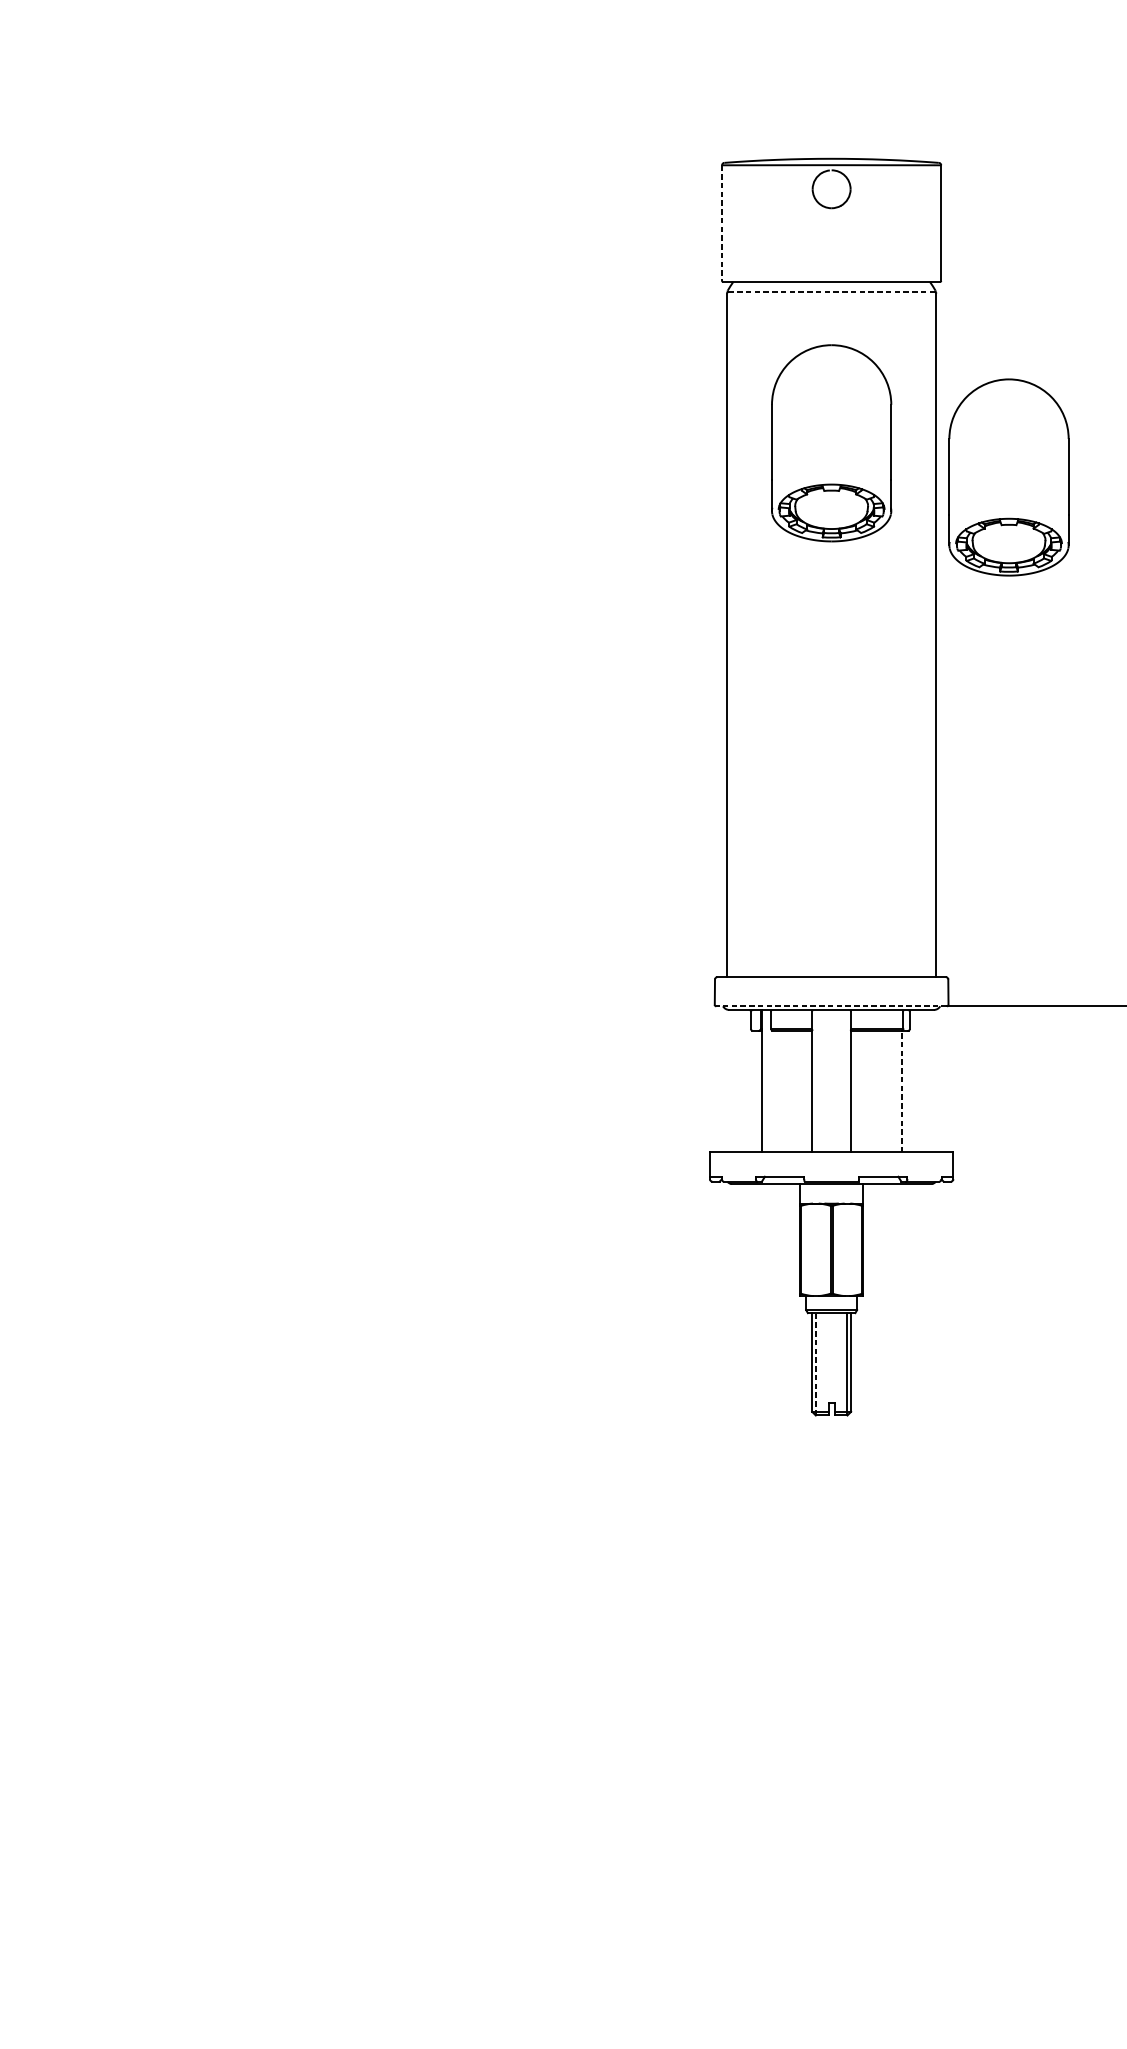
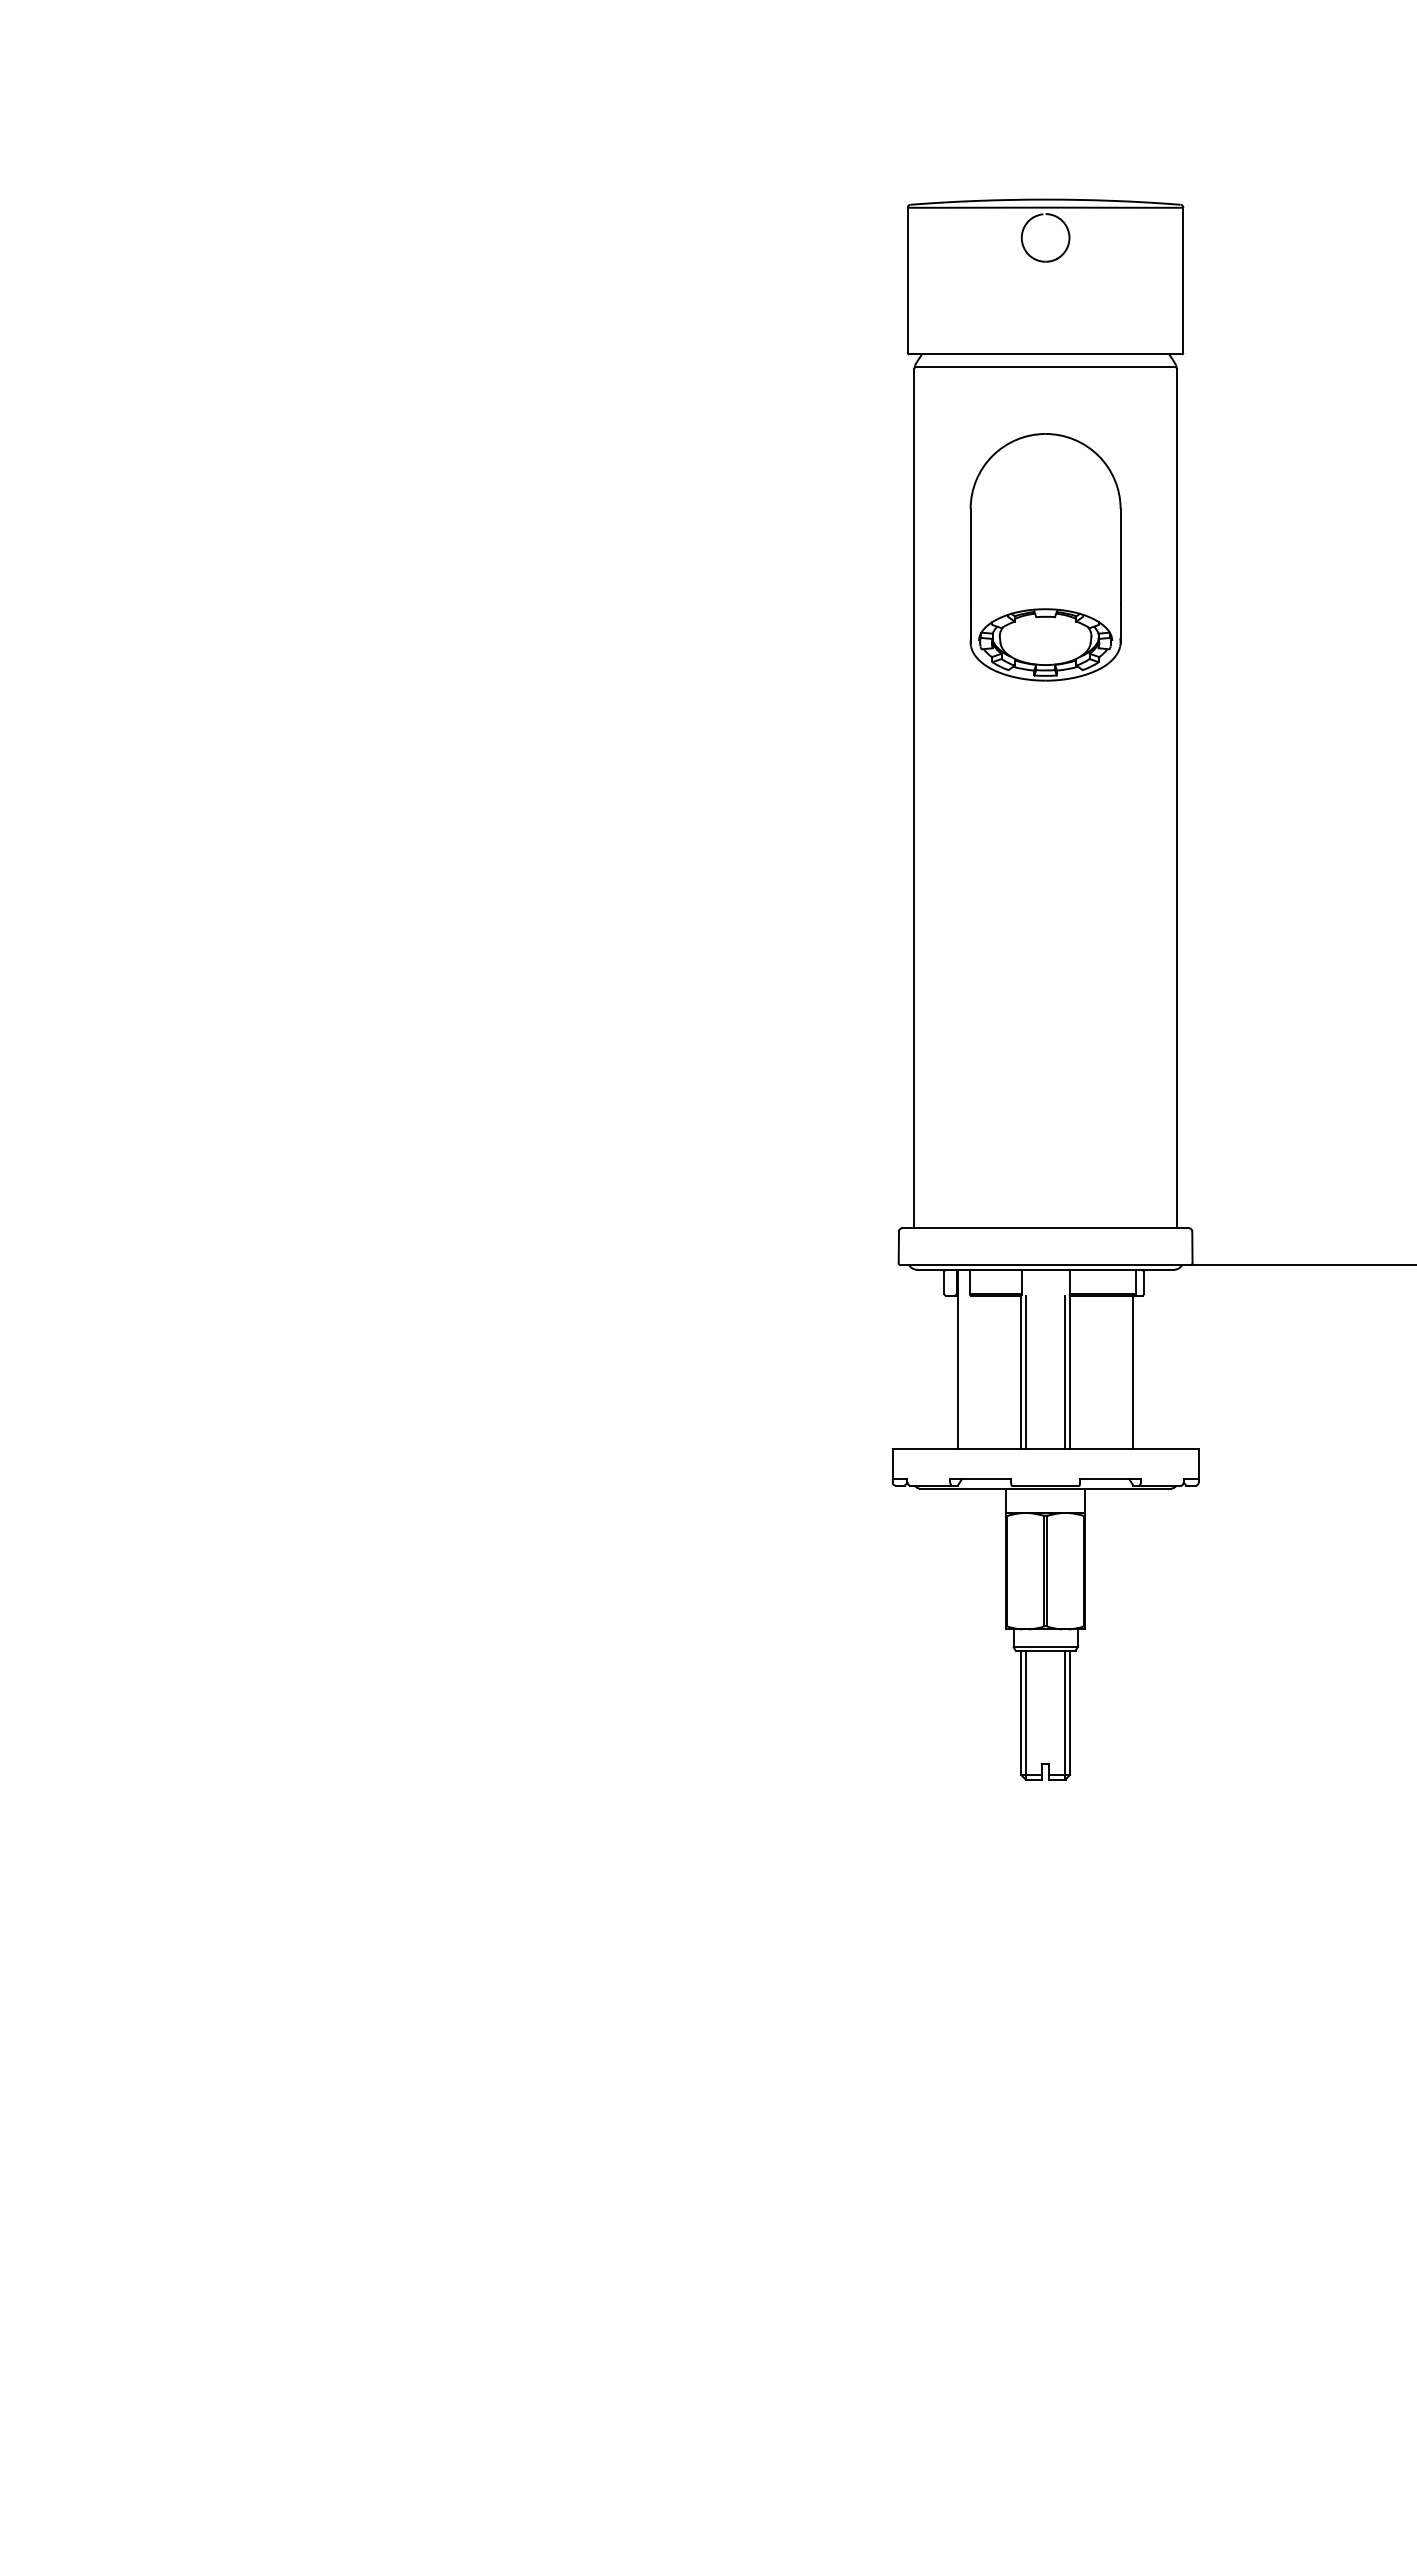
line: (721, 223) -> (907, 280), dashed -> solid
line: (831, 292) -> (1045, 367), dashed -> solid
part: (1008, 477) -> (1268, 600), removed
line: (831, 1006) -> (1045, 1265), dashed -> solid
line: (815, 1090) -> (1025, 1371), added
line: (847, 1090) -> (1065, 1371), added
line: (901, 1091) -> (1133, 1372), dashed -> solid
line: (815, 1363) -> (1025, 1714), dashed -> solid

